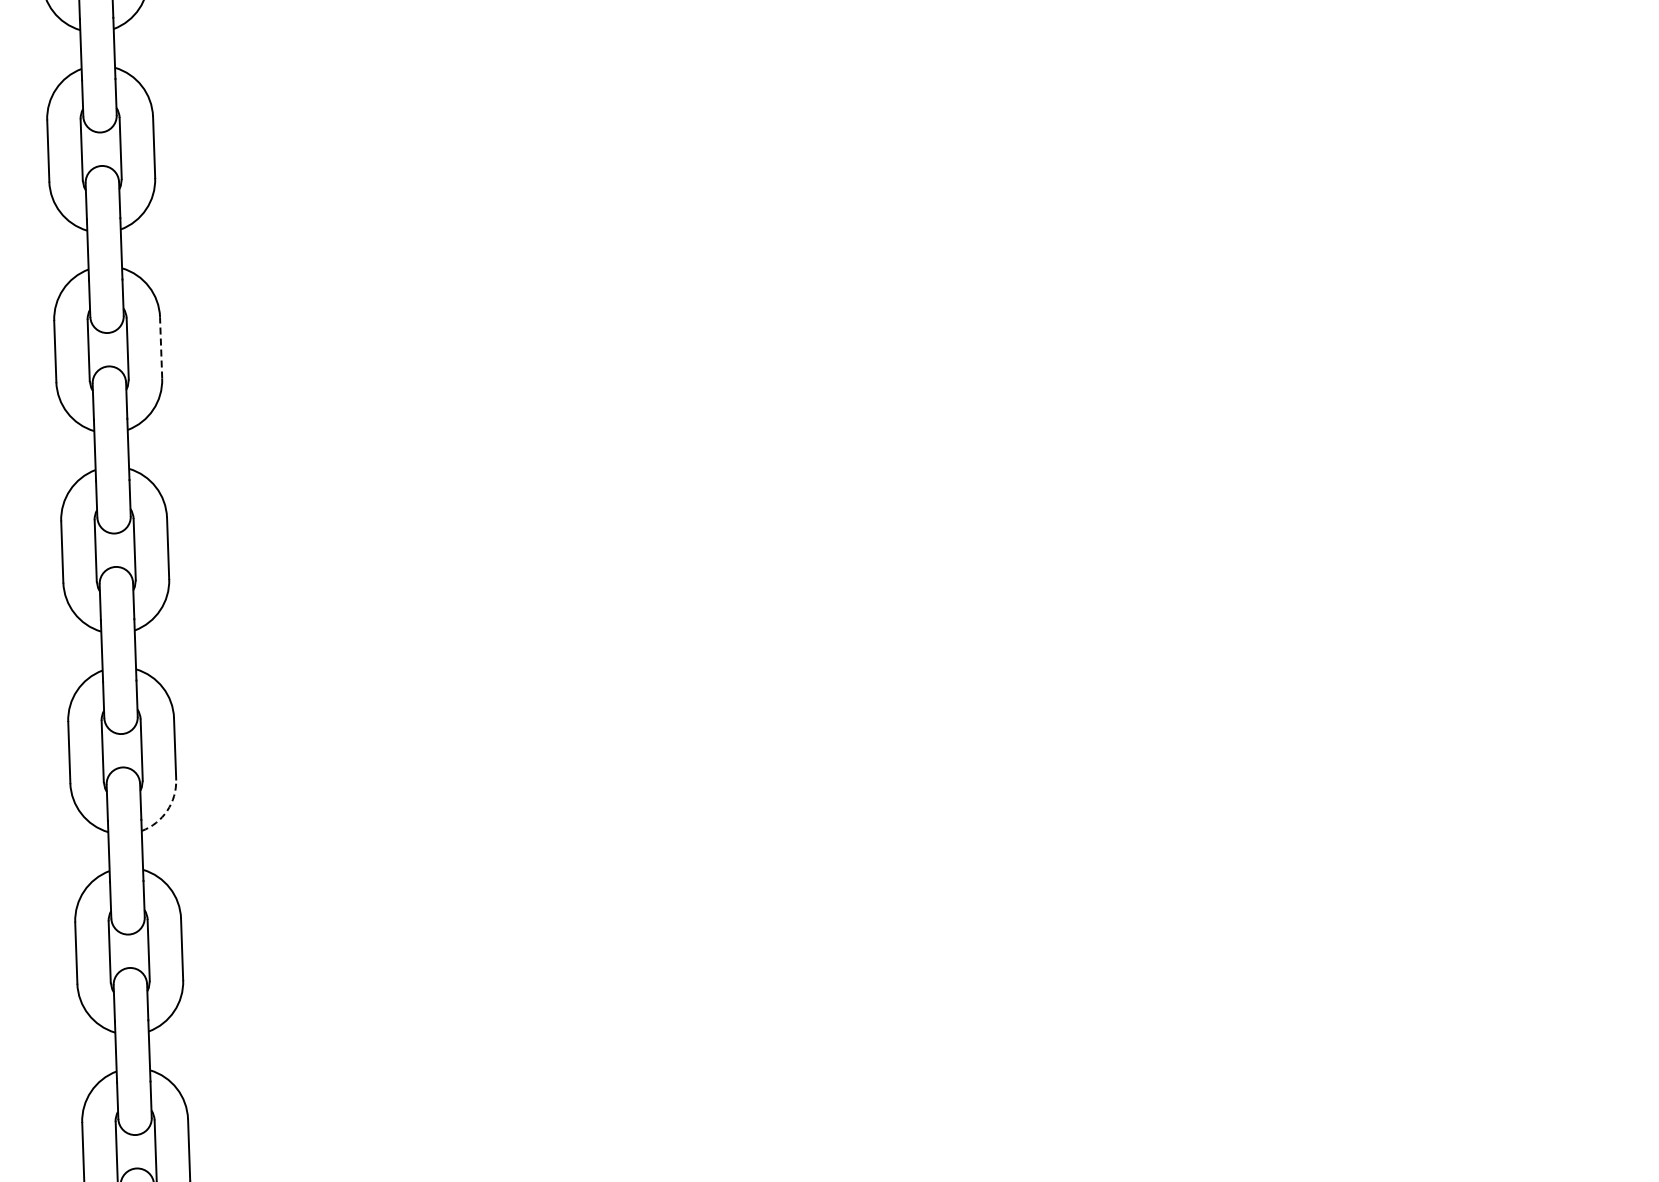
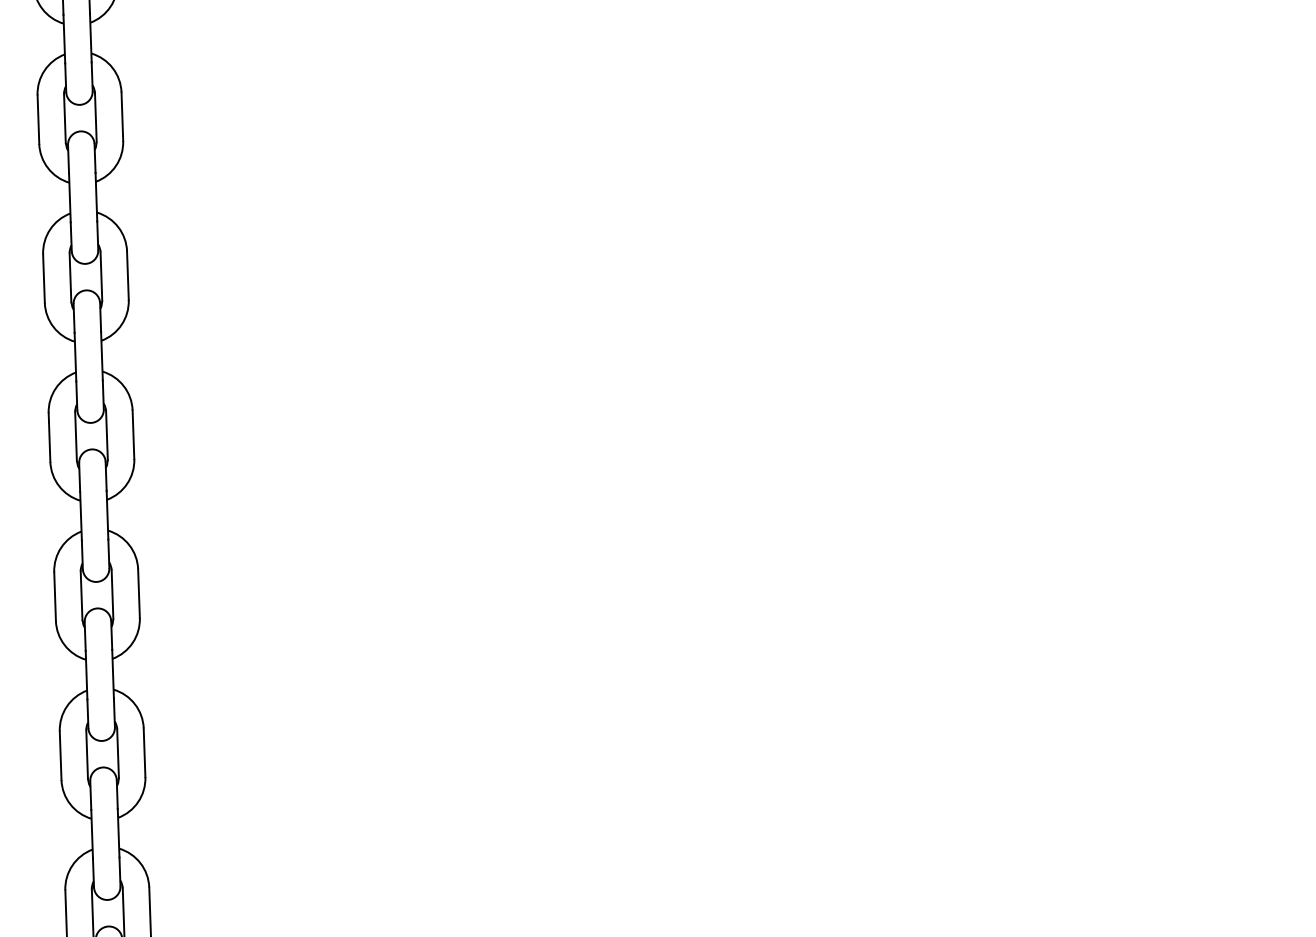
line: (161, 347) -> (128, 275), dashed -> solid
arc: (167, 810) -> (132, 642), dashed -> solid

